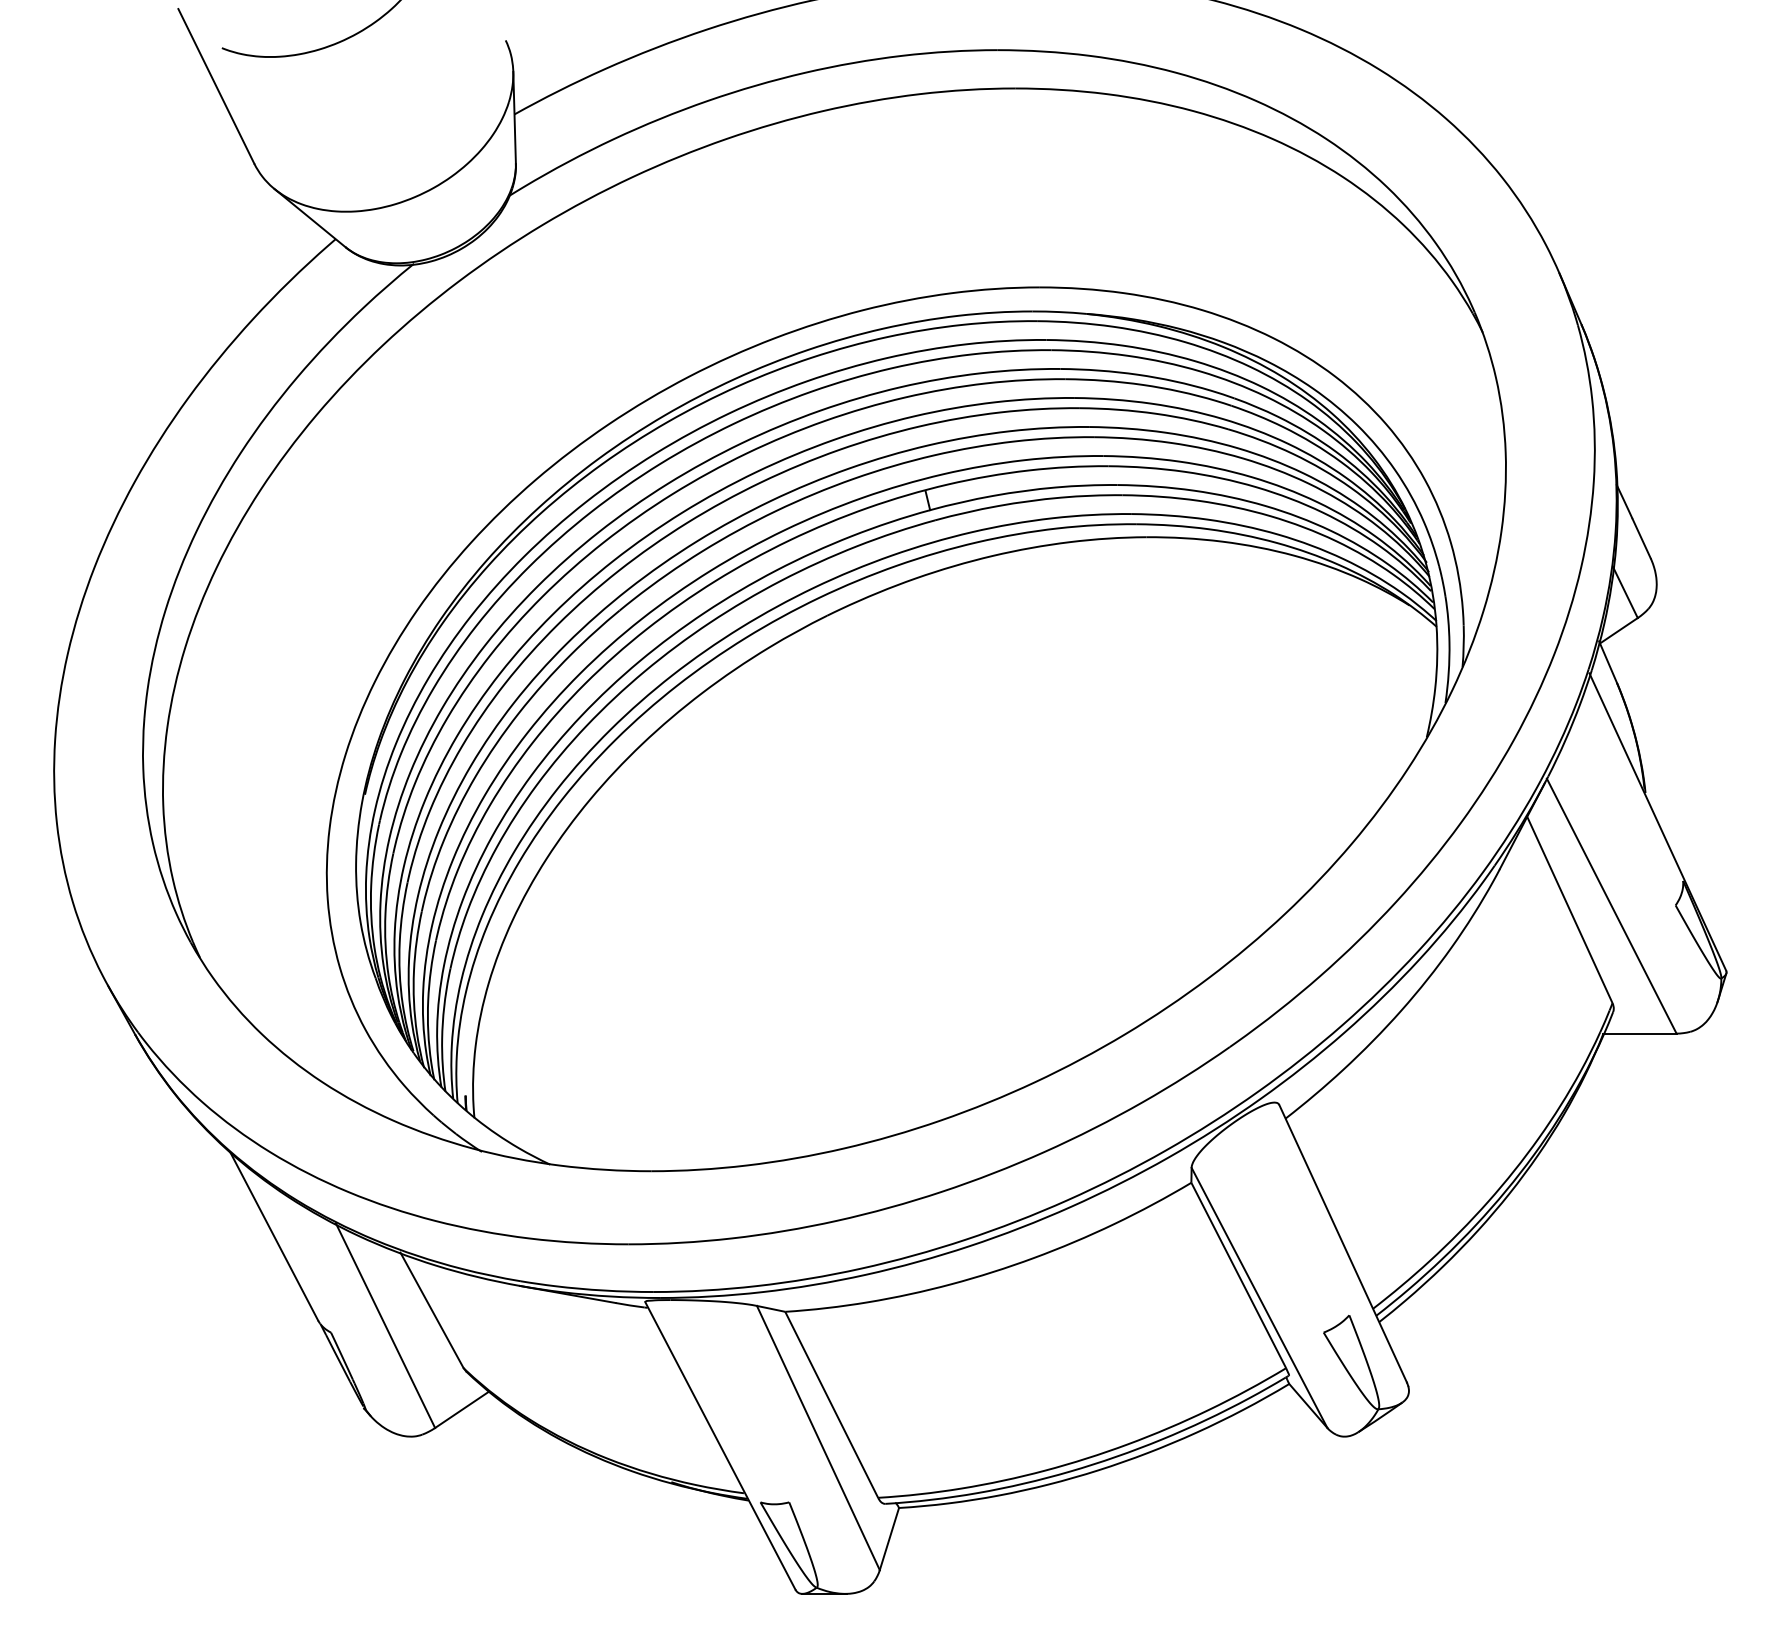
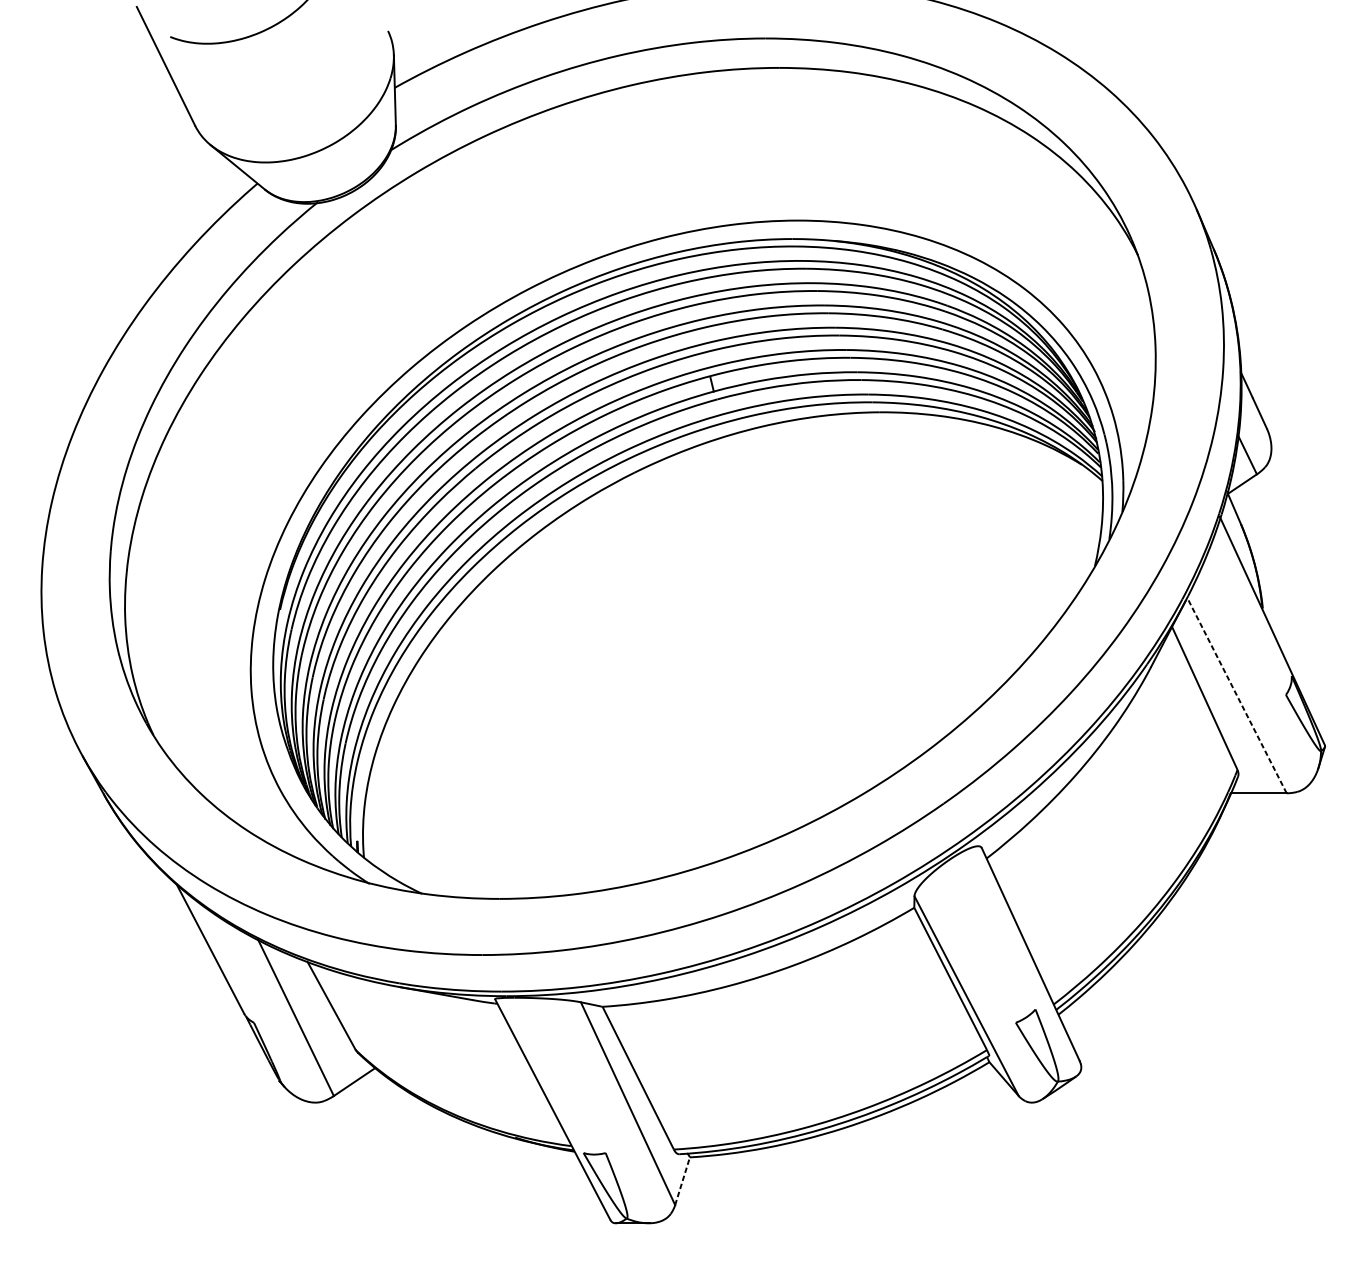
line: (1611, 905) -> (1236, 694), solid -> dashed
line: (889, 1539) -> (682, 1181), solid -> dashed

